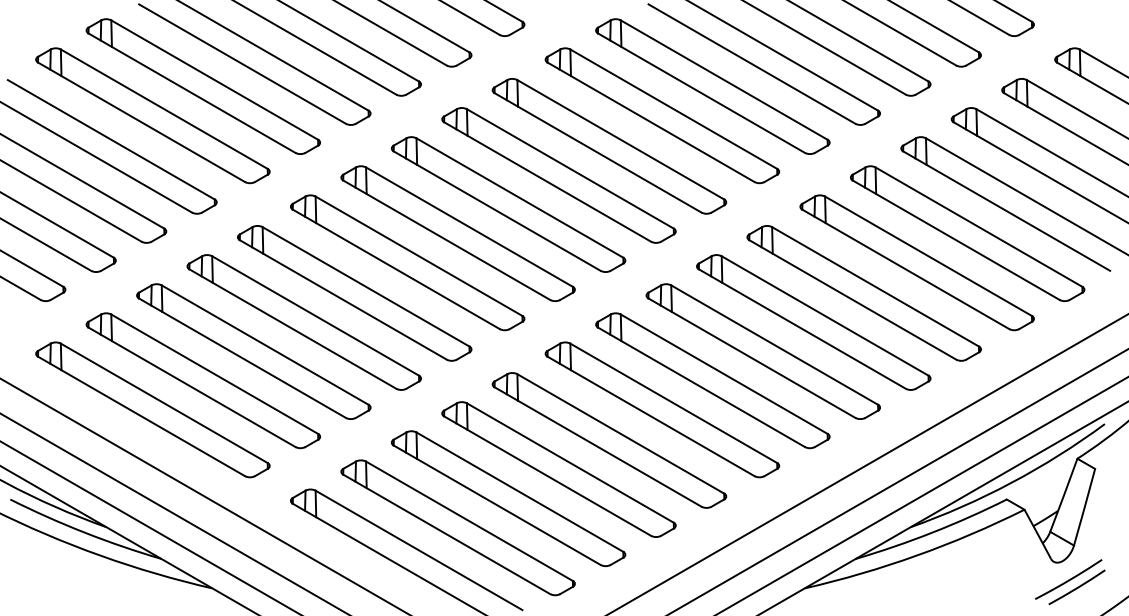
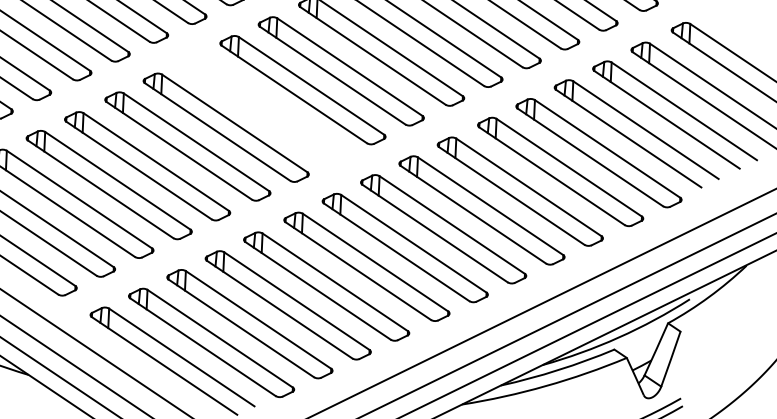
part: (508, 204) -> (264, 108), removed

